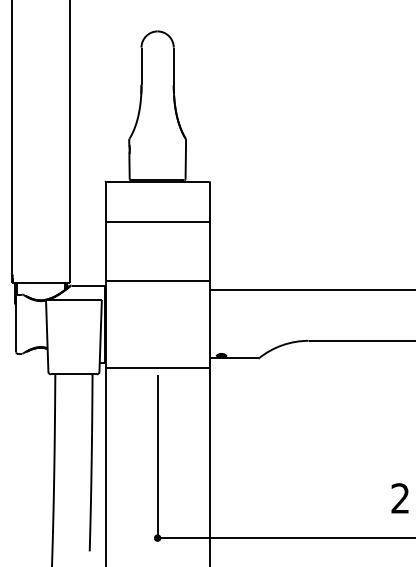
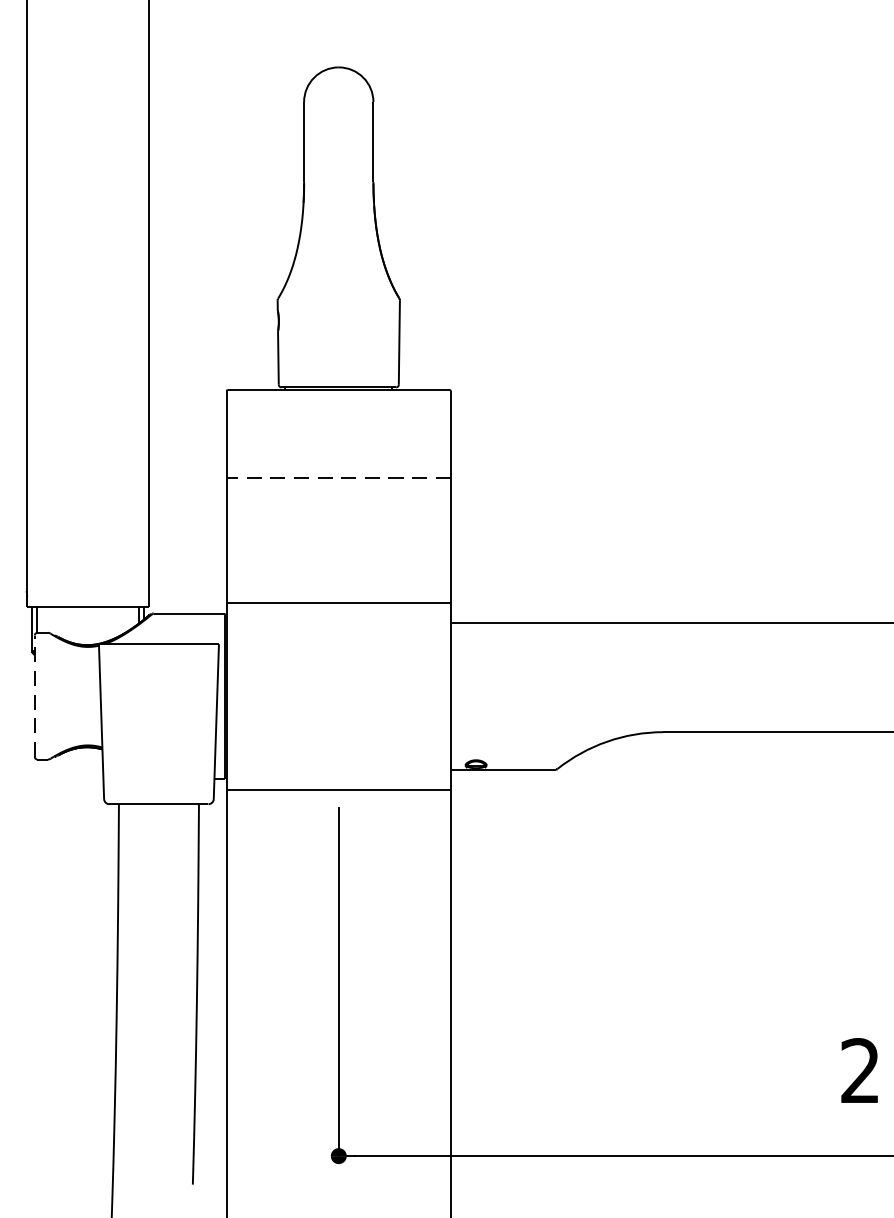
line: (157, 222) -> (338, 477), solid -> dashed
line: (16, 323) -> (35, 694), solid -> dashed

